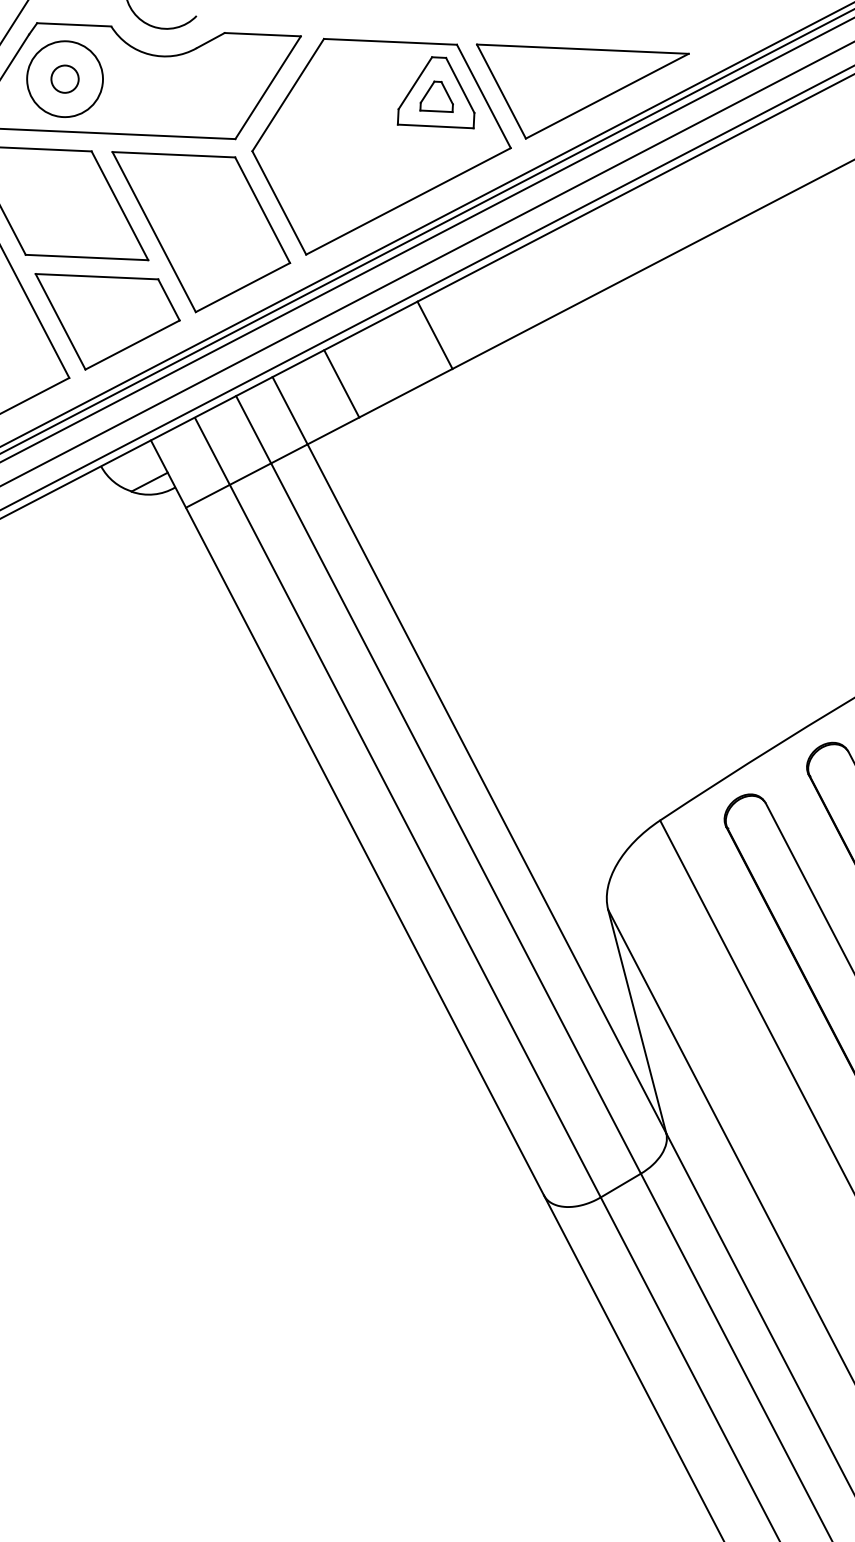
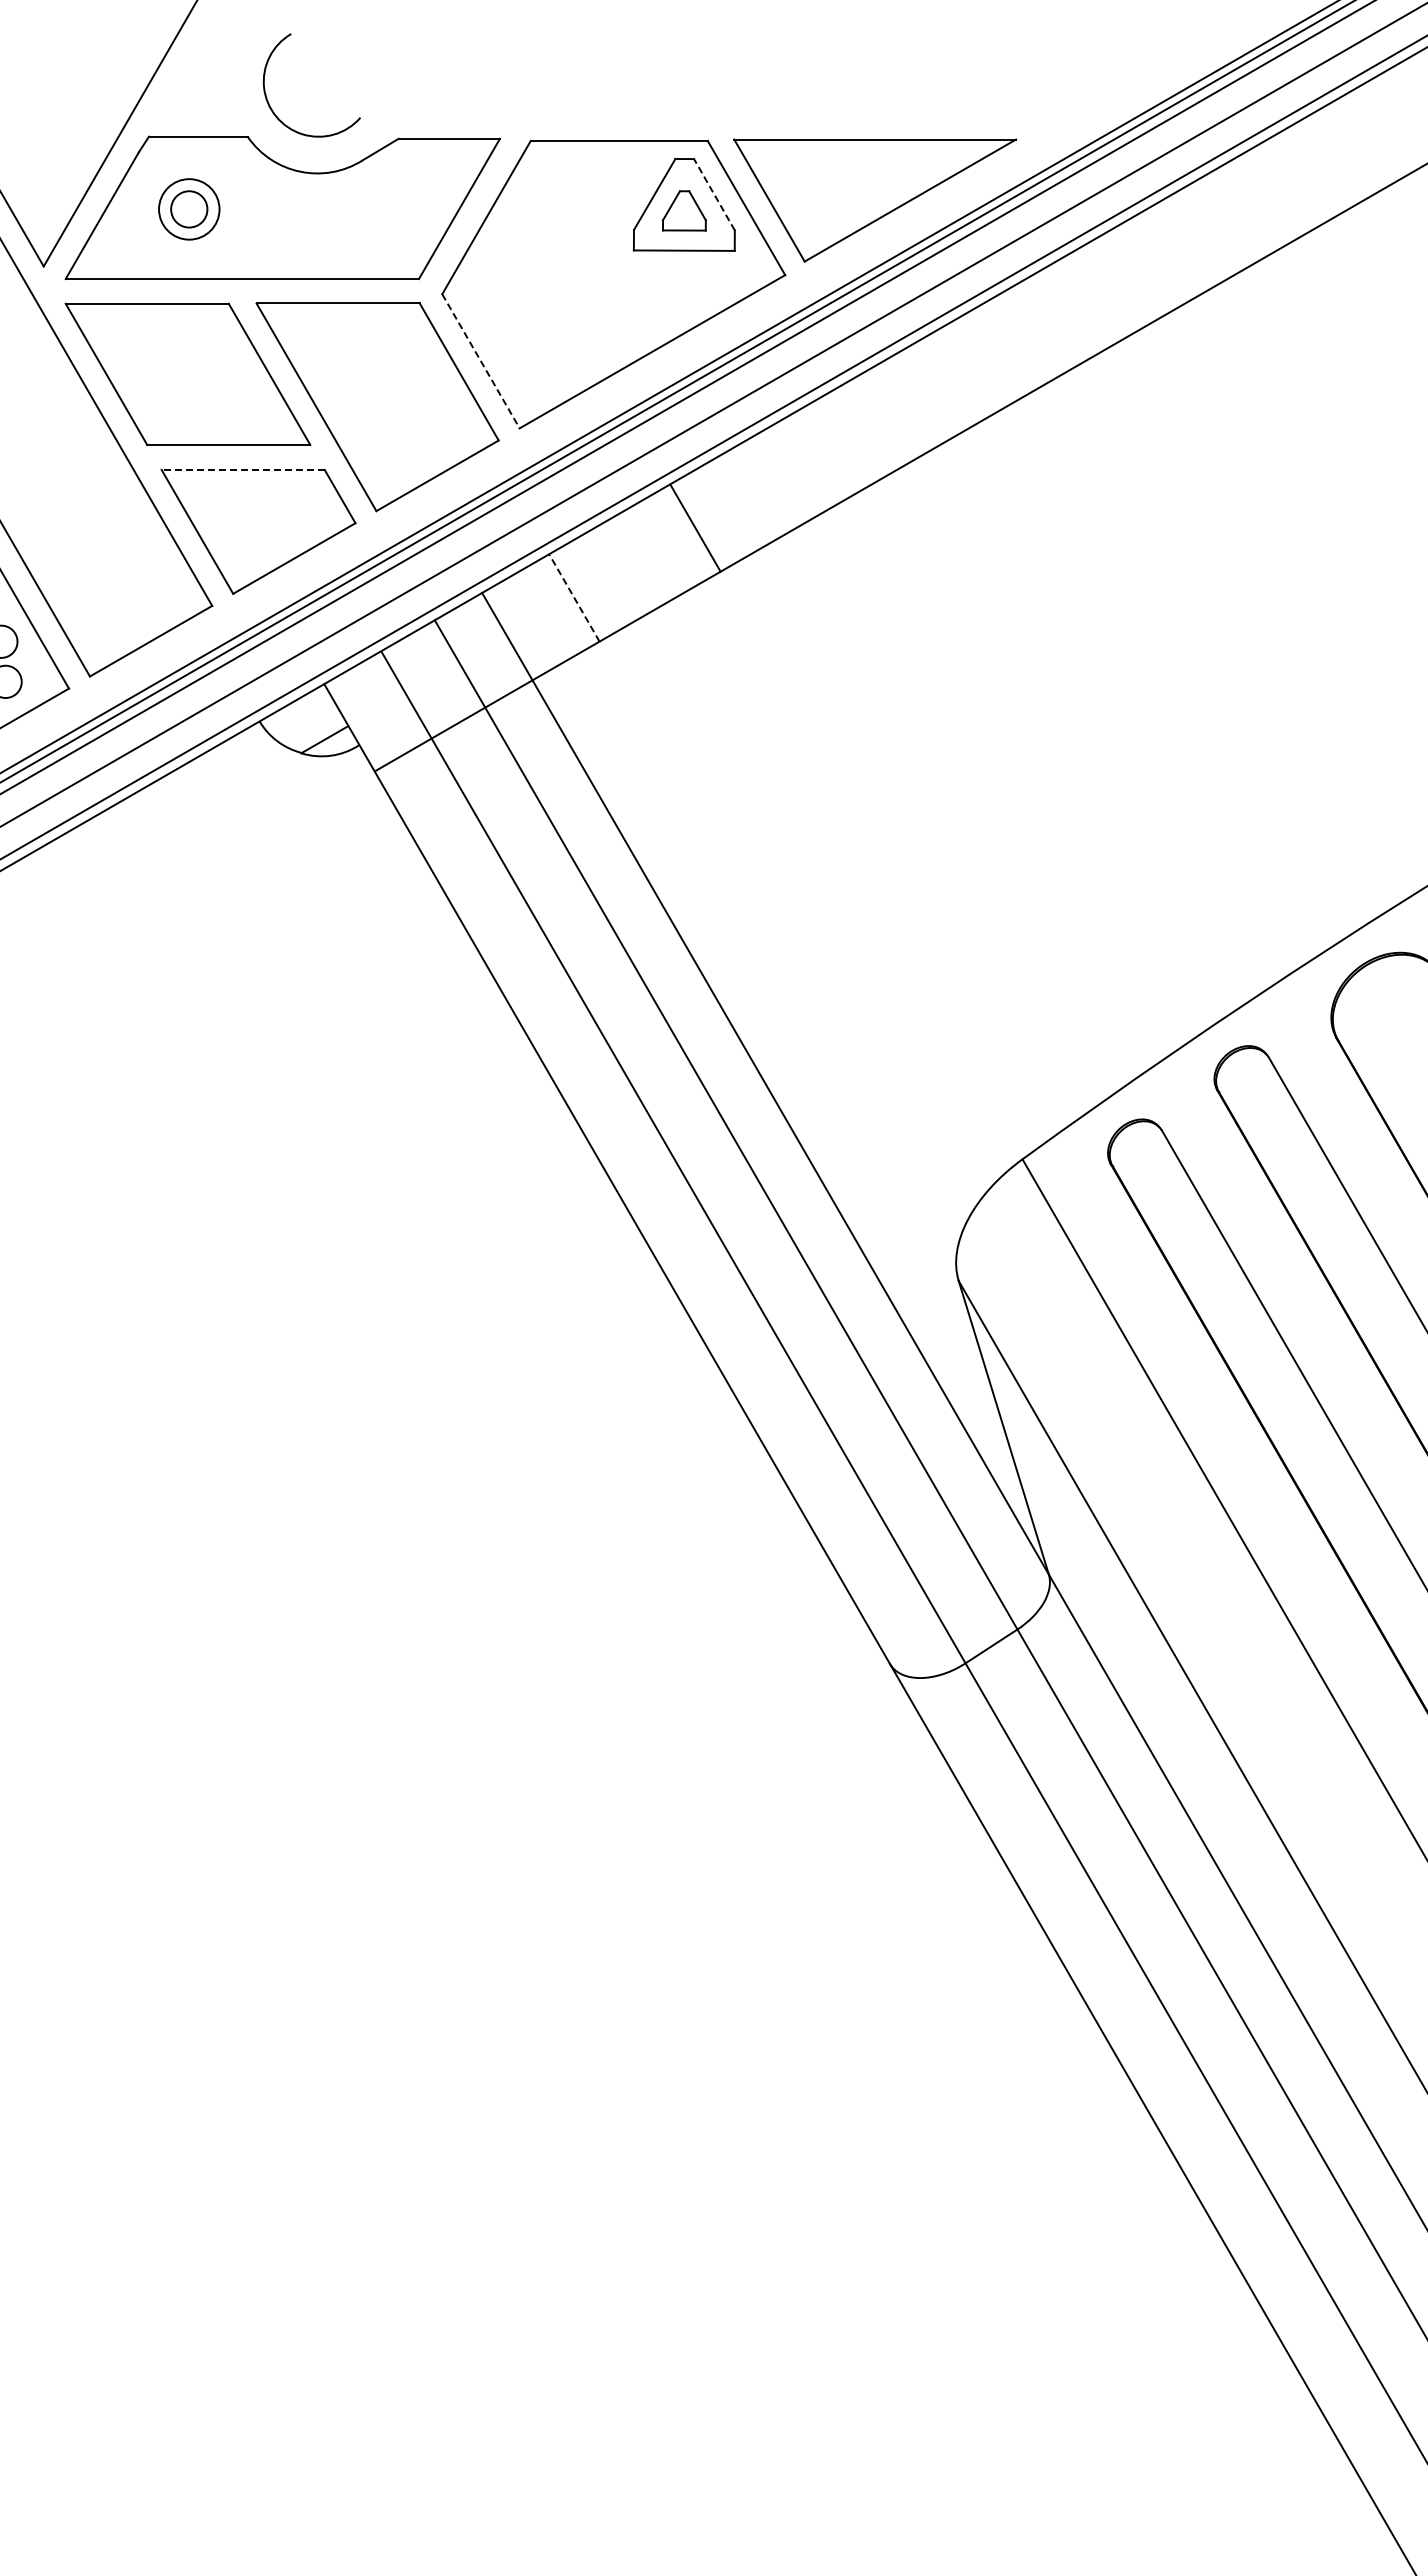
circle: (64, 78) -> (188, 208), size x0.6
line: (460, 85) -> (714, 194), solid -> dashed
line: (279, 203) -> (481, 361), solid -> dashed
line: (97, 276) -> (243, 469), solid -> dashed
line: (341, 383) -> (574, 597), solid -> dashed

